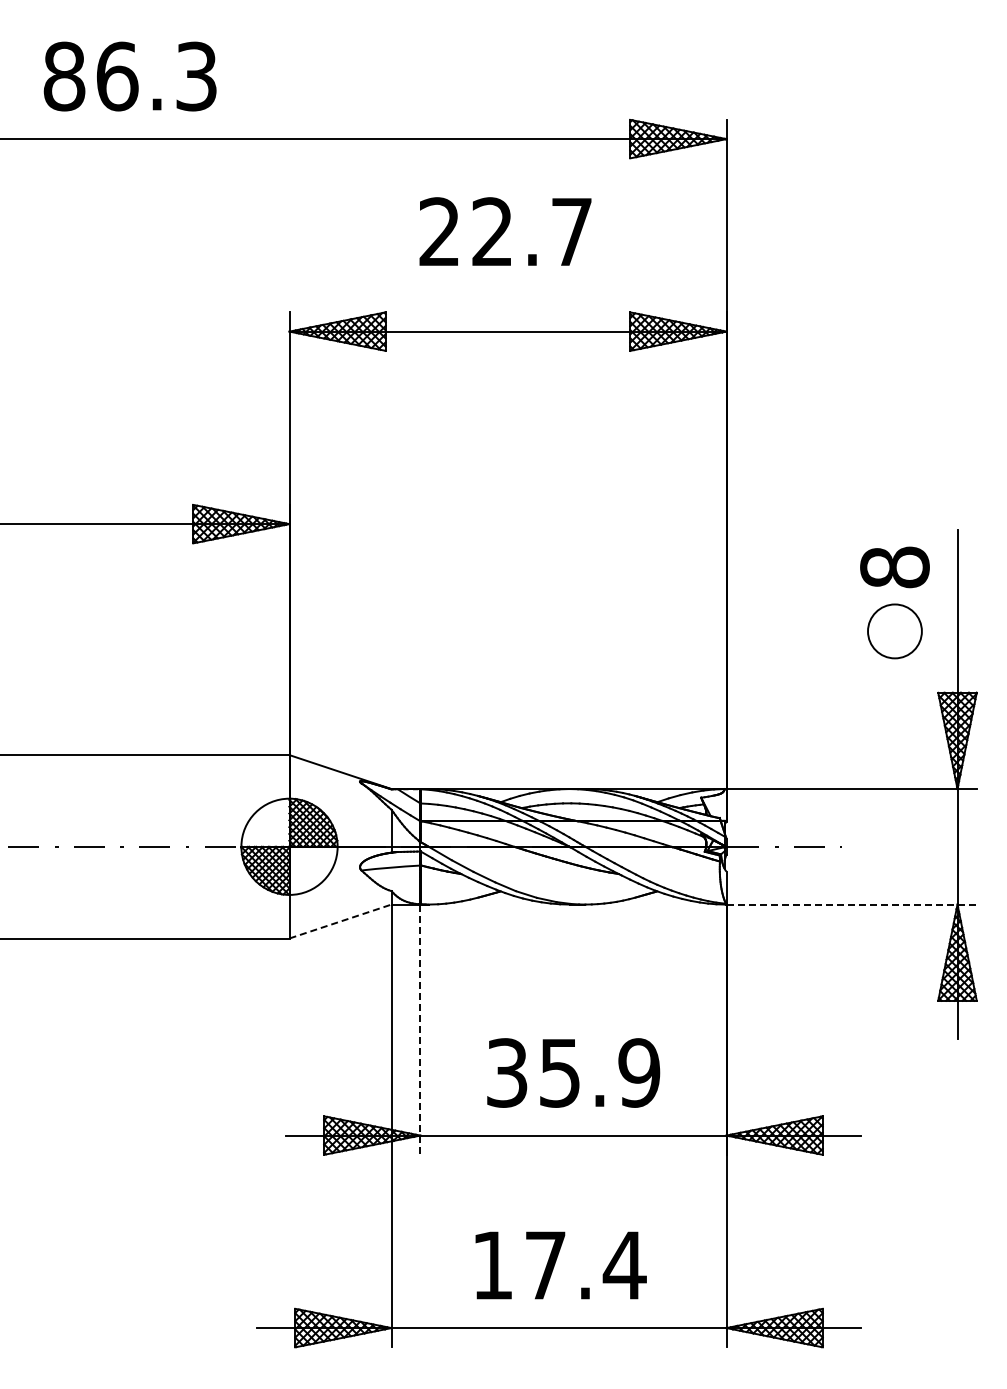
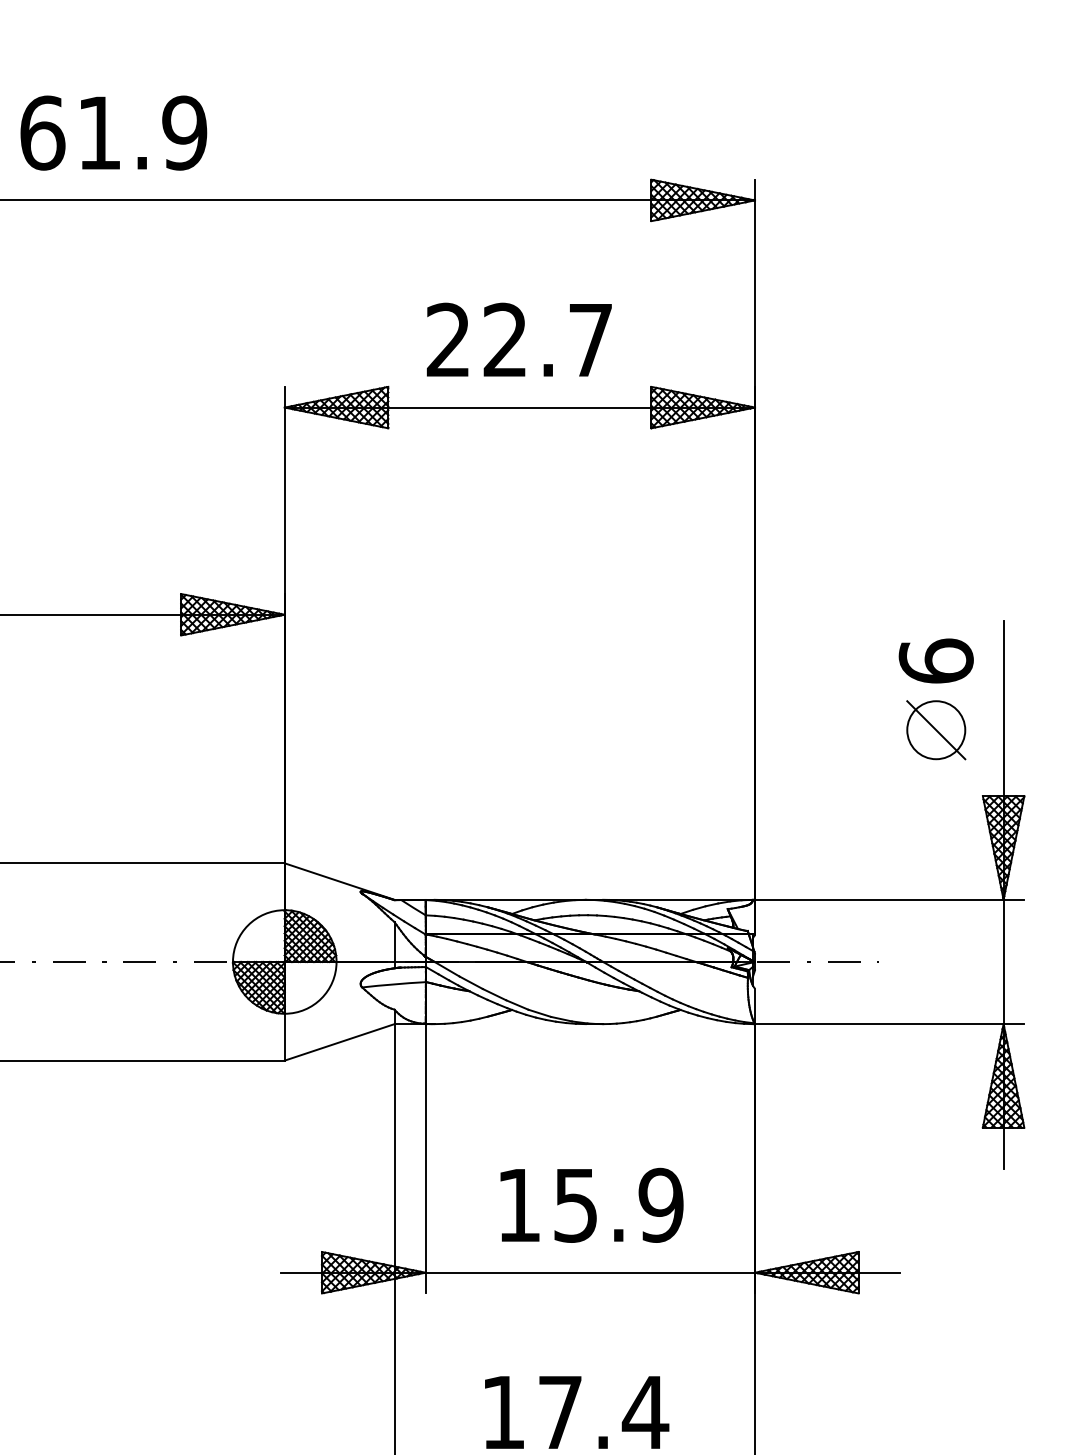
text: (130, 76) -> (113, 133), 86.3 -> 61.9
text: (505, 231) -> (519, 339), moved
text: (894, 567) -> (935, 661), 8 -> 6
line: (894, 631) -> (935, 730), added
line: (852, 904) -> (890, 1024), dashed -> solid
line: (340, 921) -> (339, 1042), dashed -> solid
line: (420, 1030) -> (425, 1159), dashed -> solid
text: (507, 1072) -> (519, 1204), 35.9 -> 15.9

